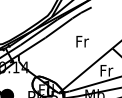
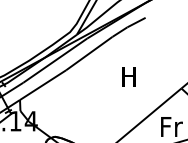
text: (82, 41) -> (129, 76), Fr -> H

